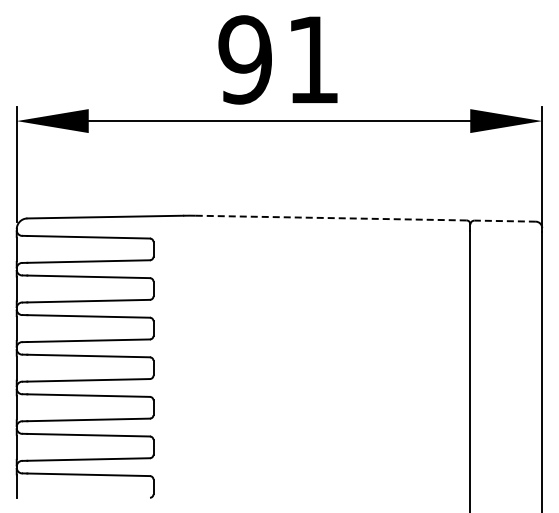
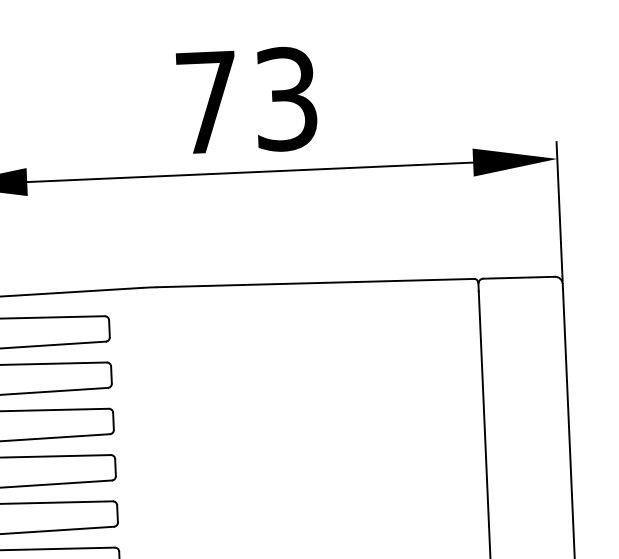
text: (278, 59) -> (245, 100), 91 -> 73
line: (330, 218) -> (314, 283), dashed -> solid
line: (505, 221) -> (519, 278), dashed -> solid

